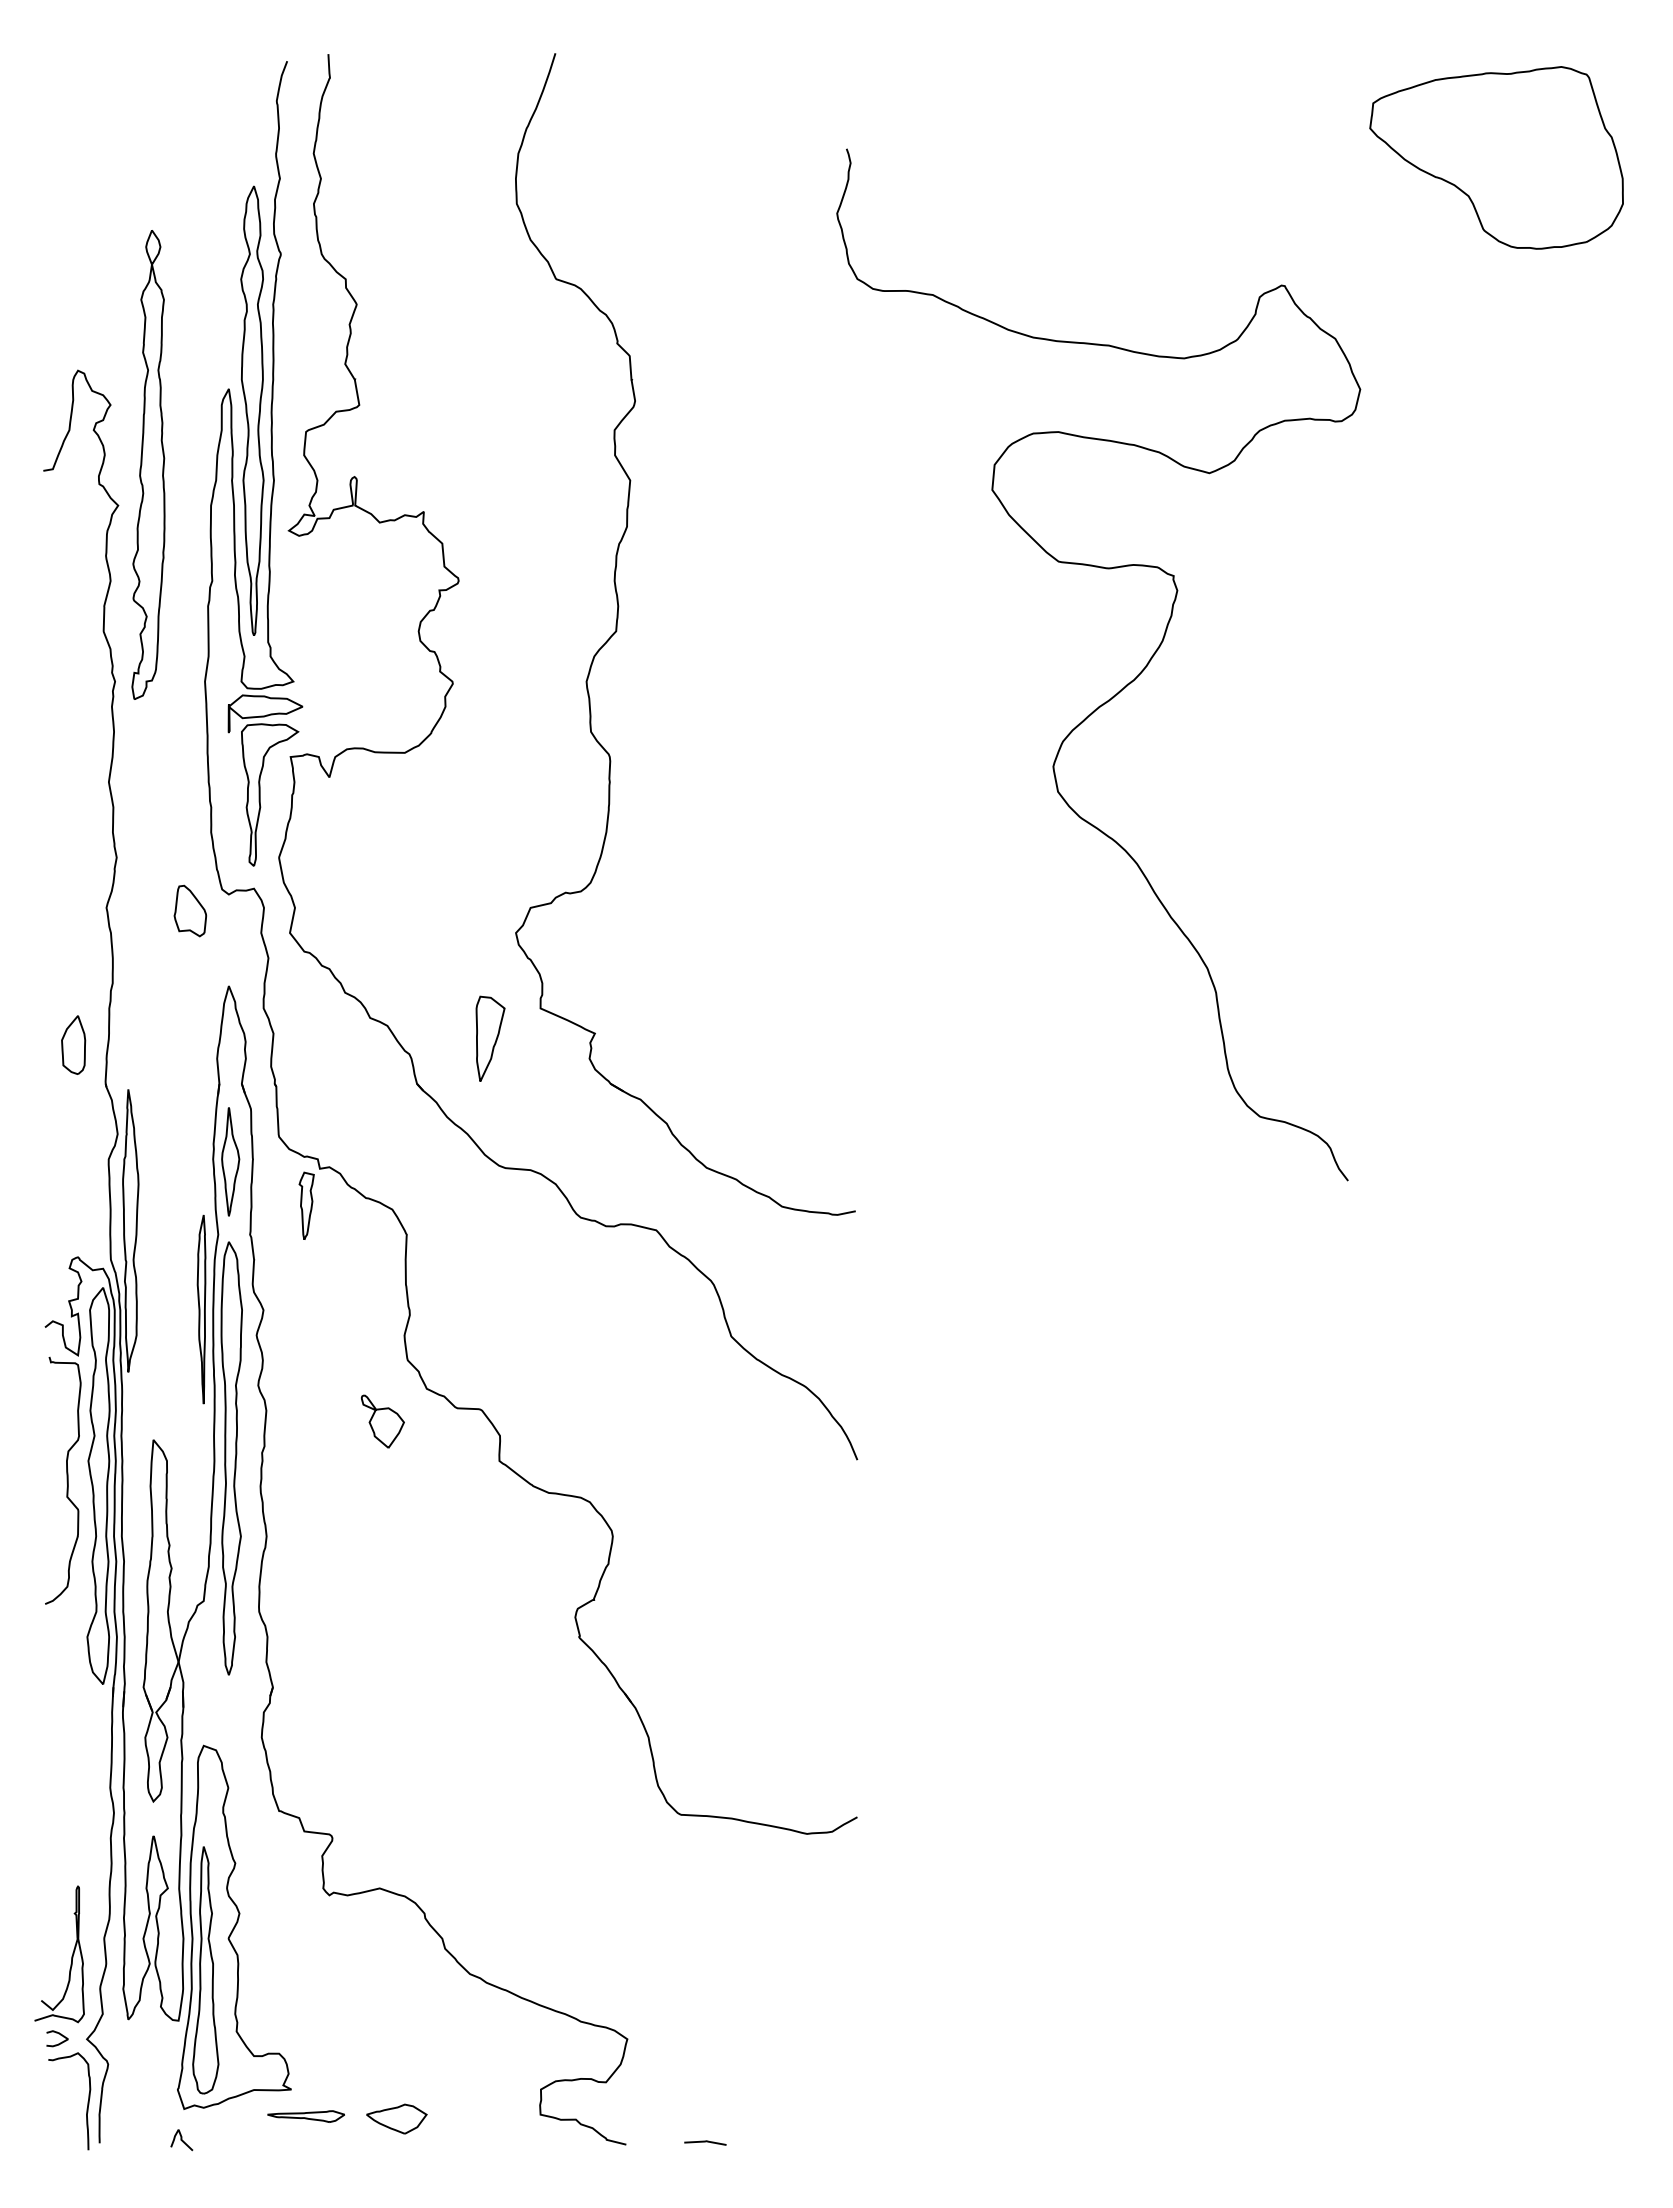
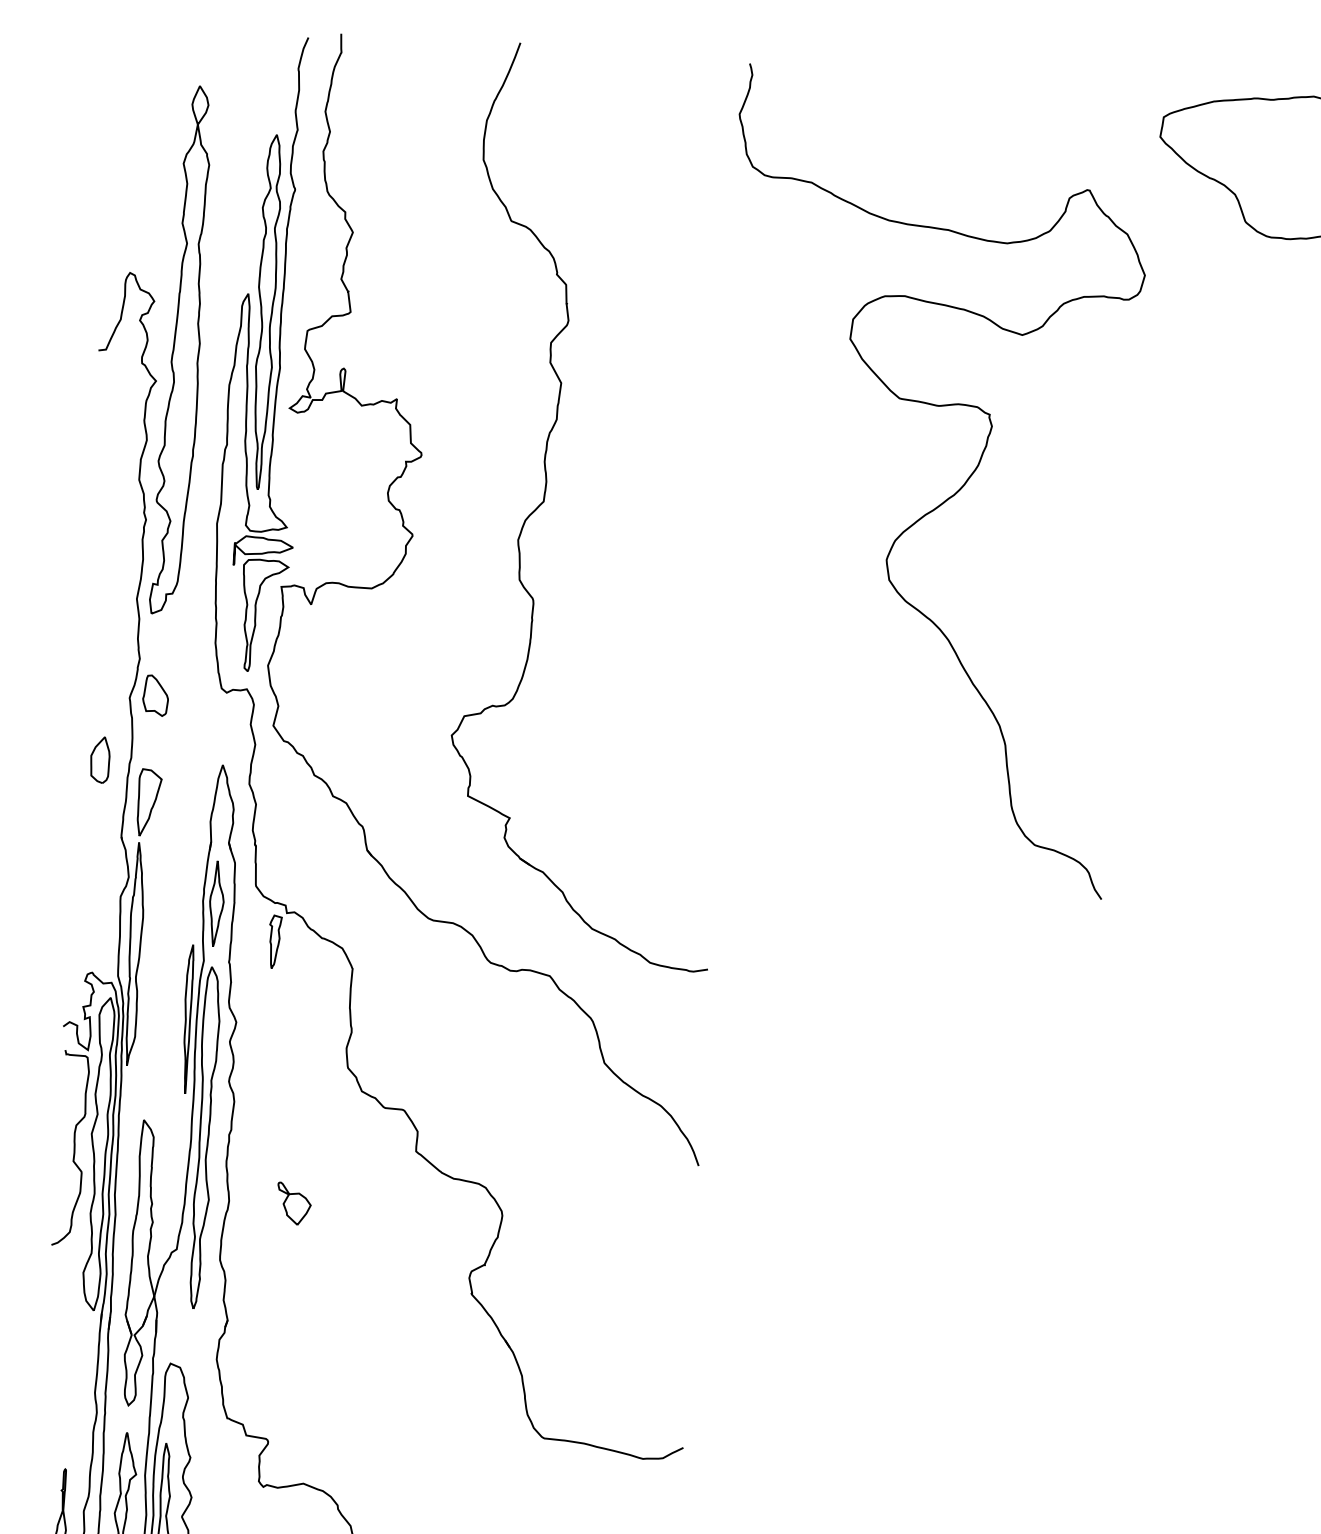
part: (148, 464) -> (181, 349), size x1.43
curve: (1120, 689) -> (942, 501), moved
part: (189, 910) -> (155, 695), moved
part: (490, 1038) -> (149, 802), moved
part: (73, 1044) -> (100, 759), moved
part: (382, 1421) -> (293, 1203), moved

